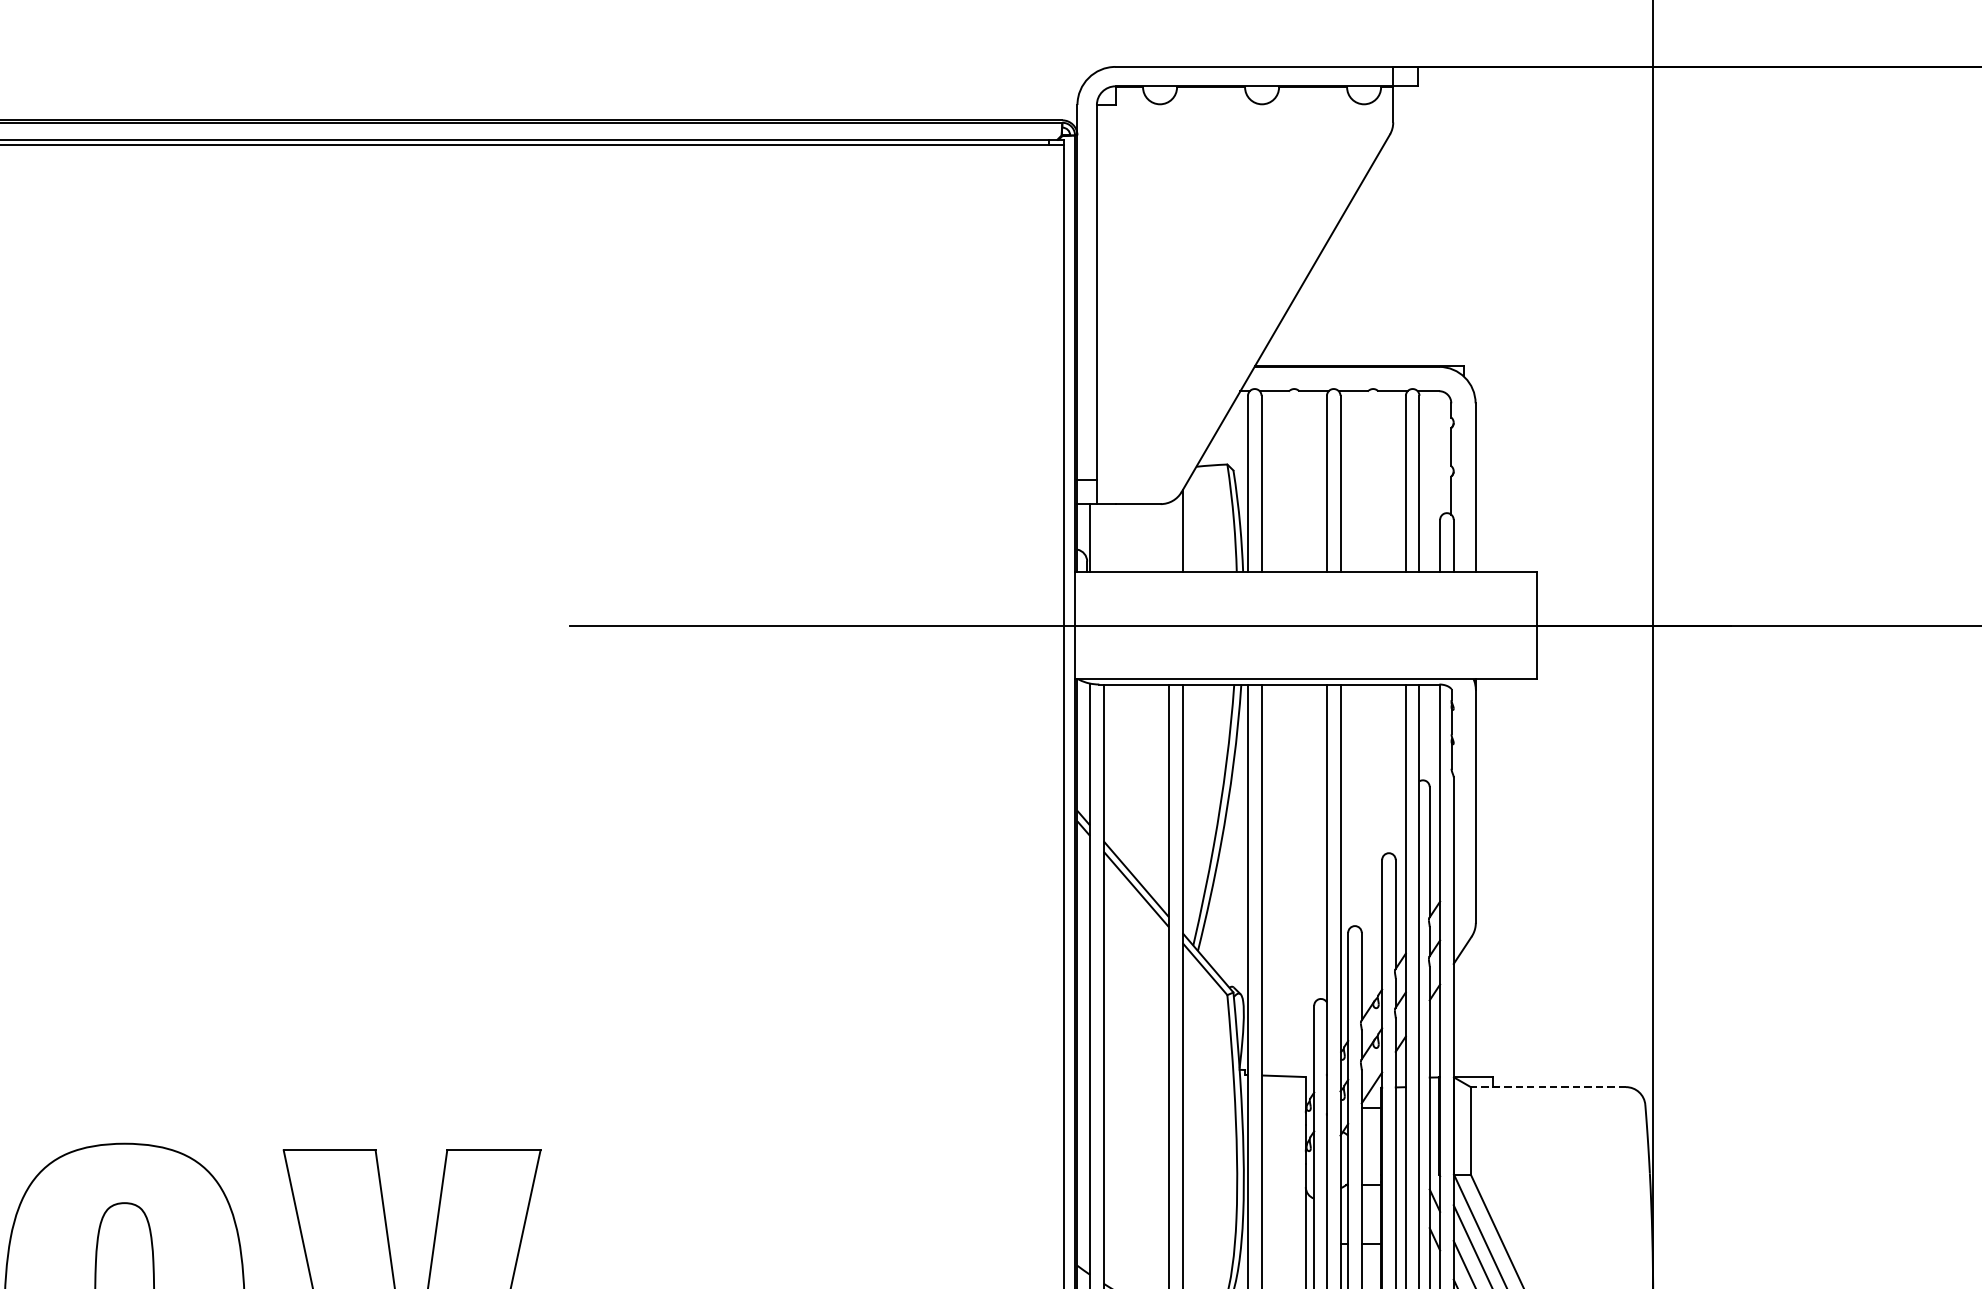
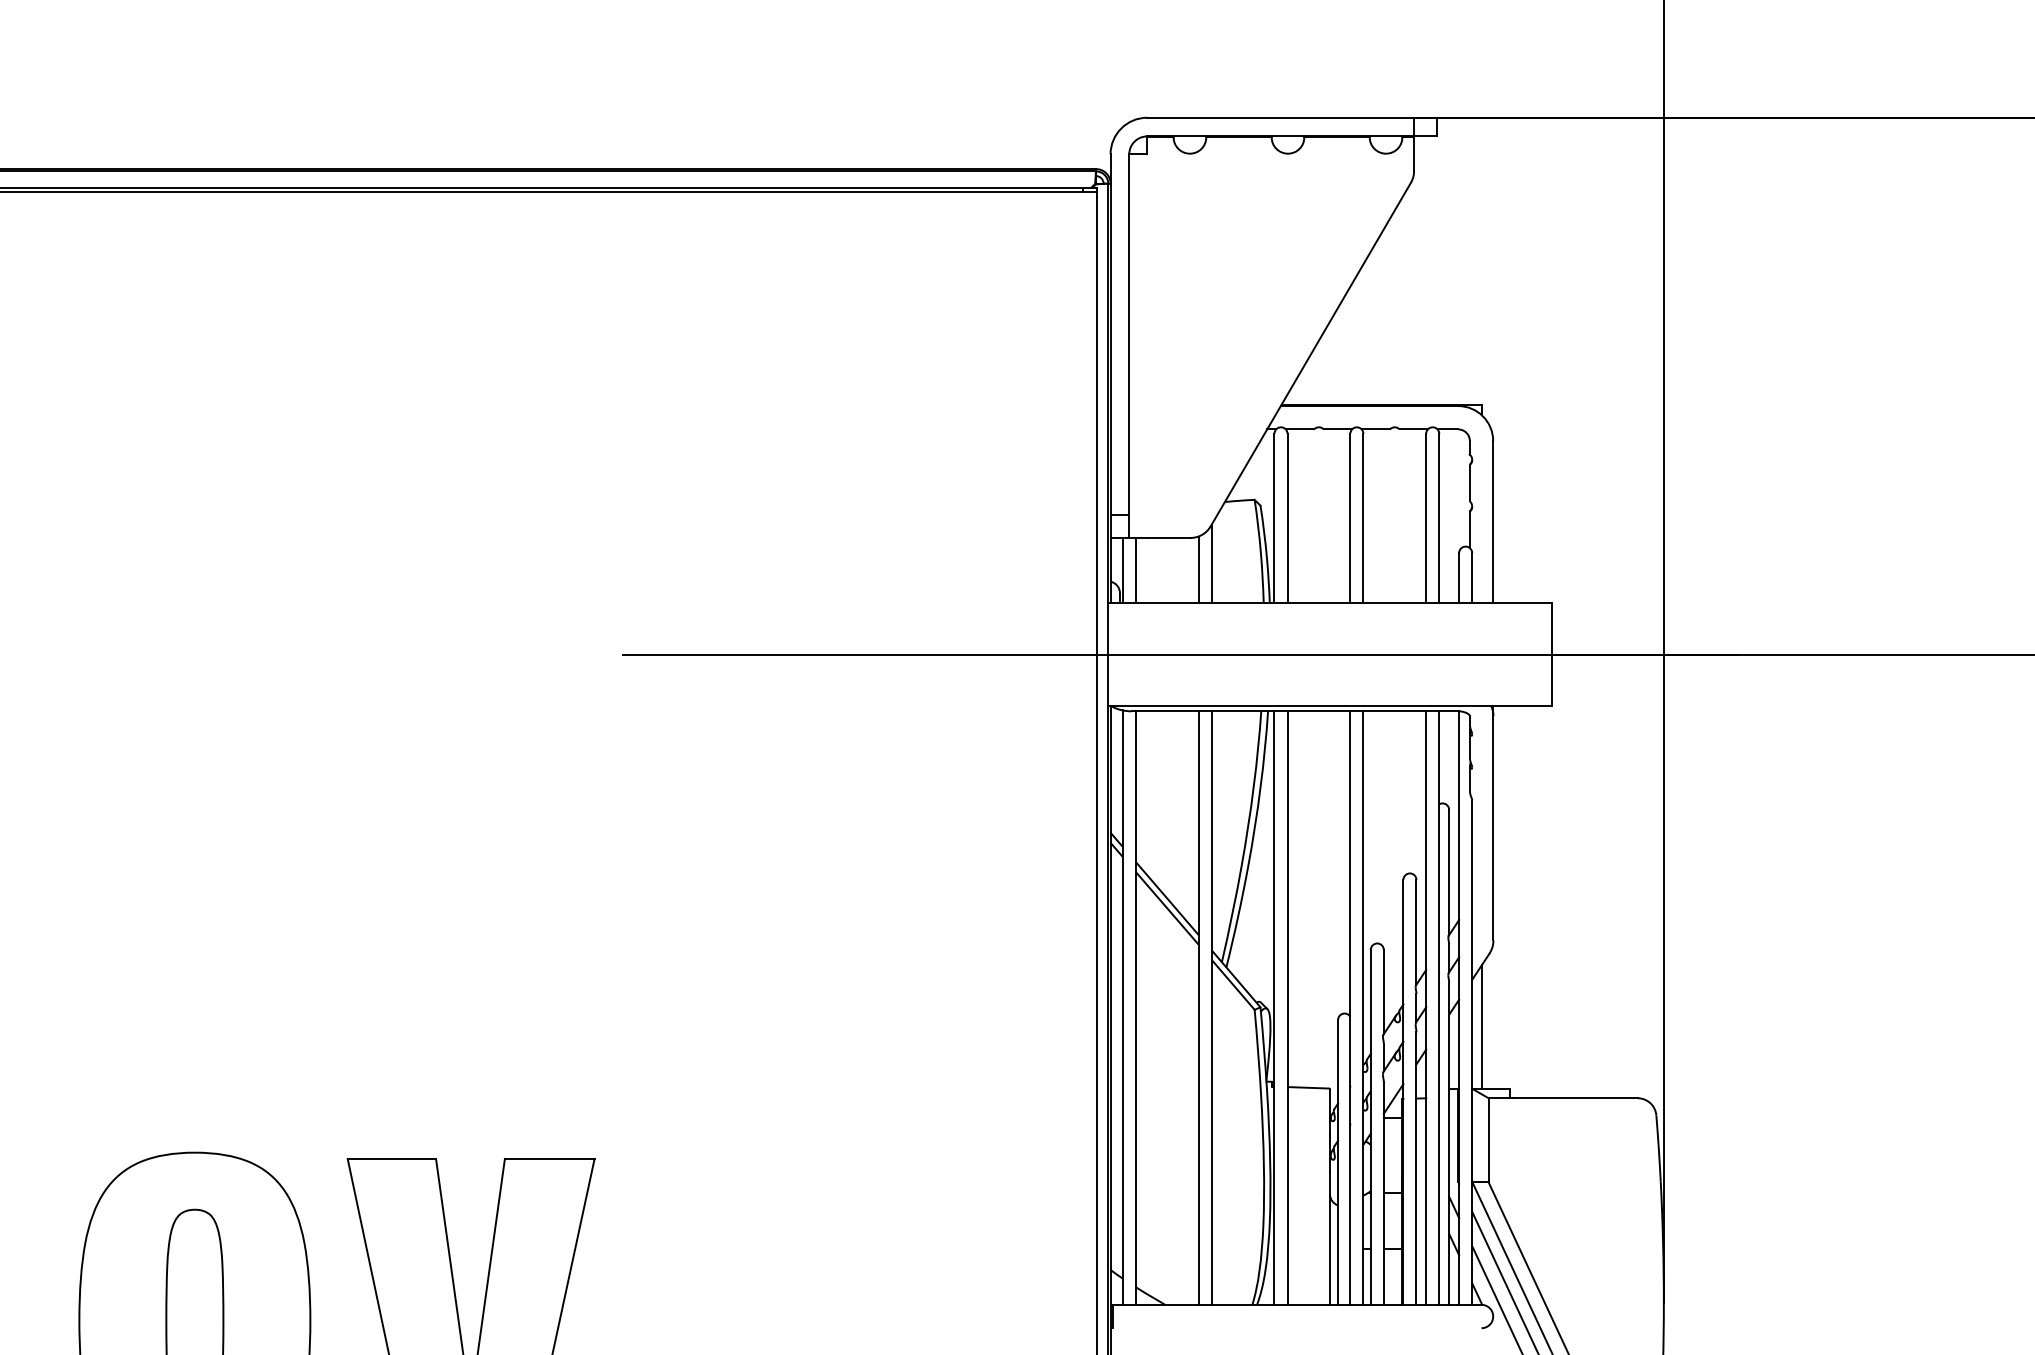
line: (1168, 536) -> (1198, 569), added
line: (1103, 537) -> (1135, 570), added
line: (1463, 1012) -> (1481, 1026), added
line: (1548, 1087) -> (1563, 1098), dashed -> solid

